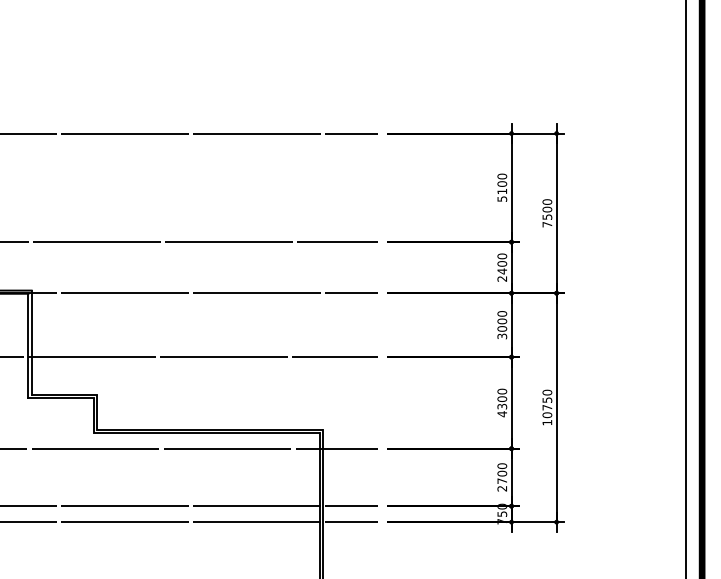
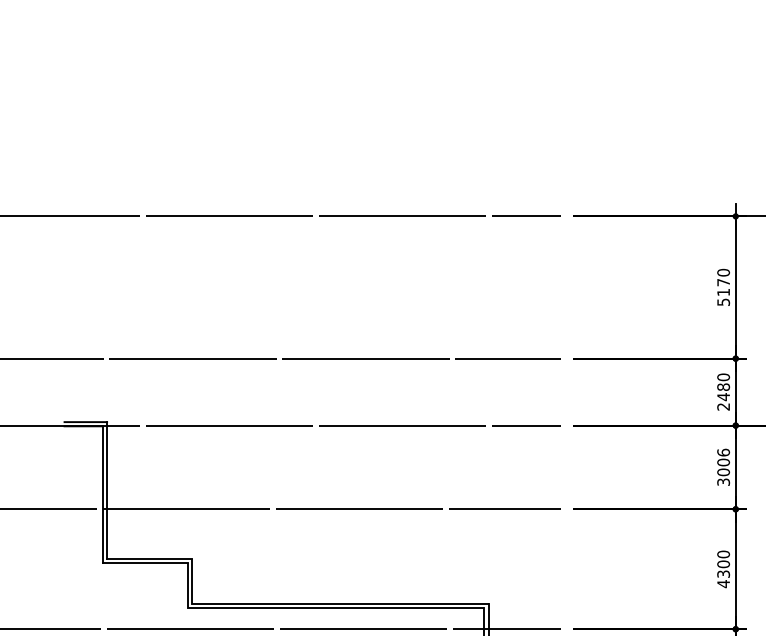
text: (502, 183) -> (723, 281), 5100 -> 5170
text: (501, 263) -> (722, 386), 2400 -> 2480
text: (501, 313) -> (722, 452), 3000 -> 3006

